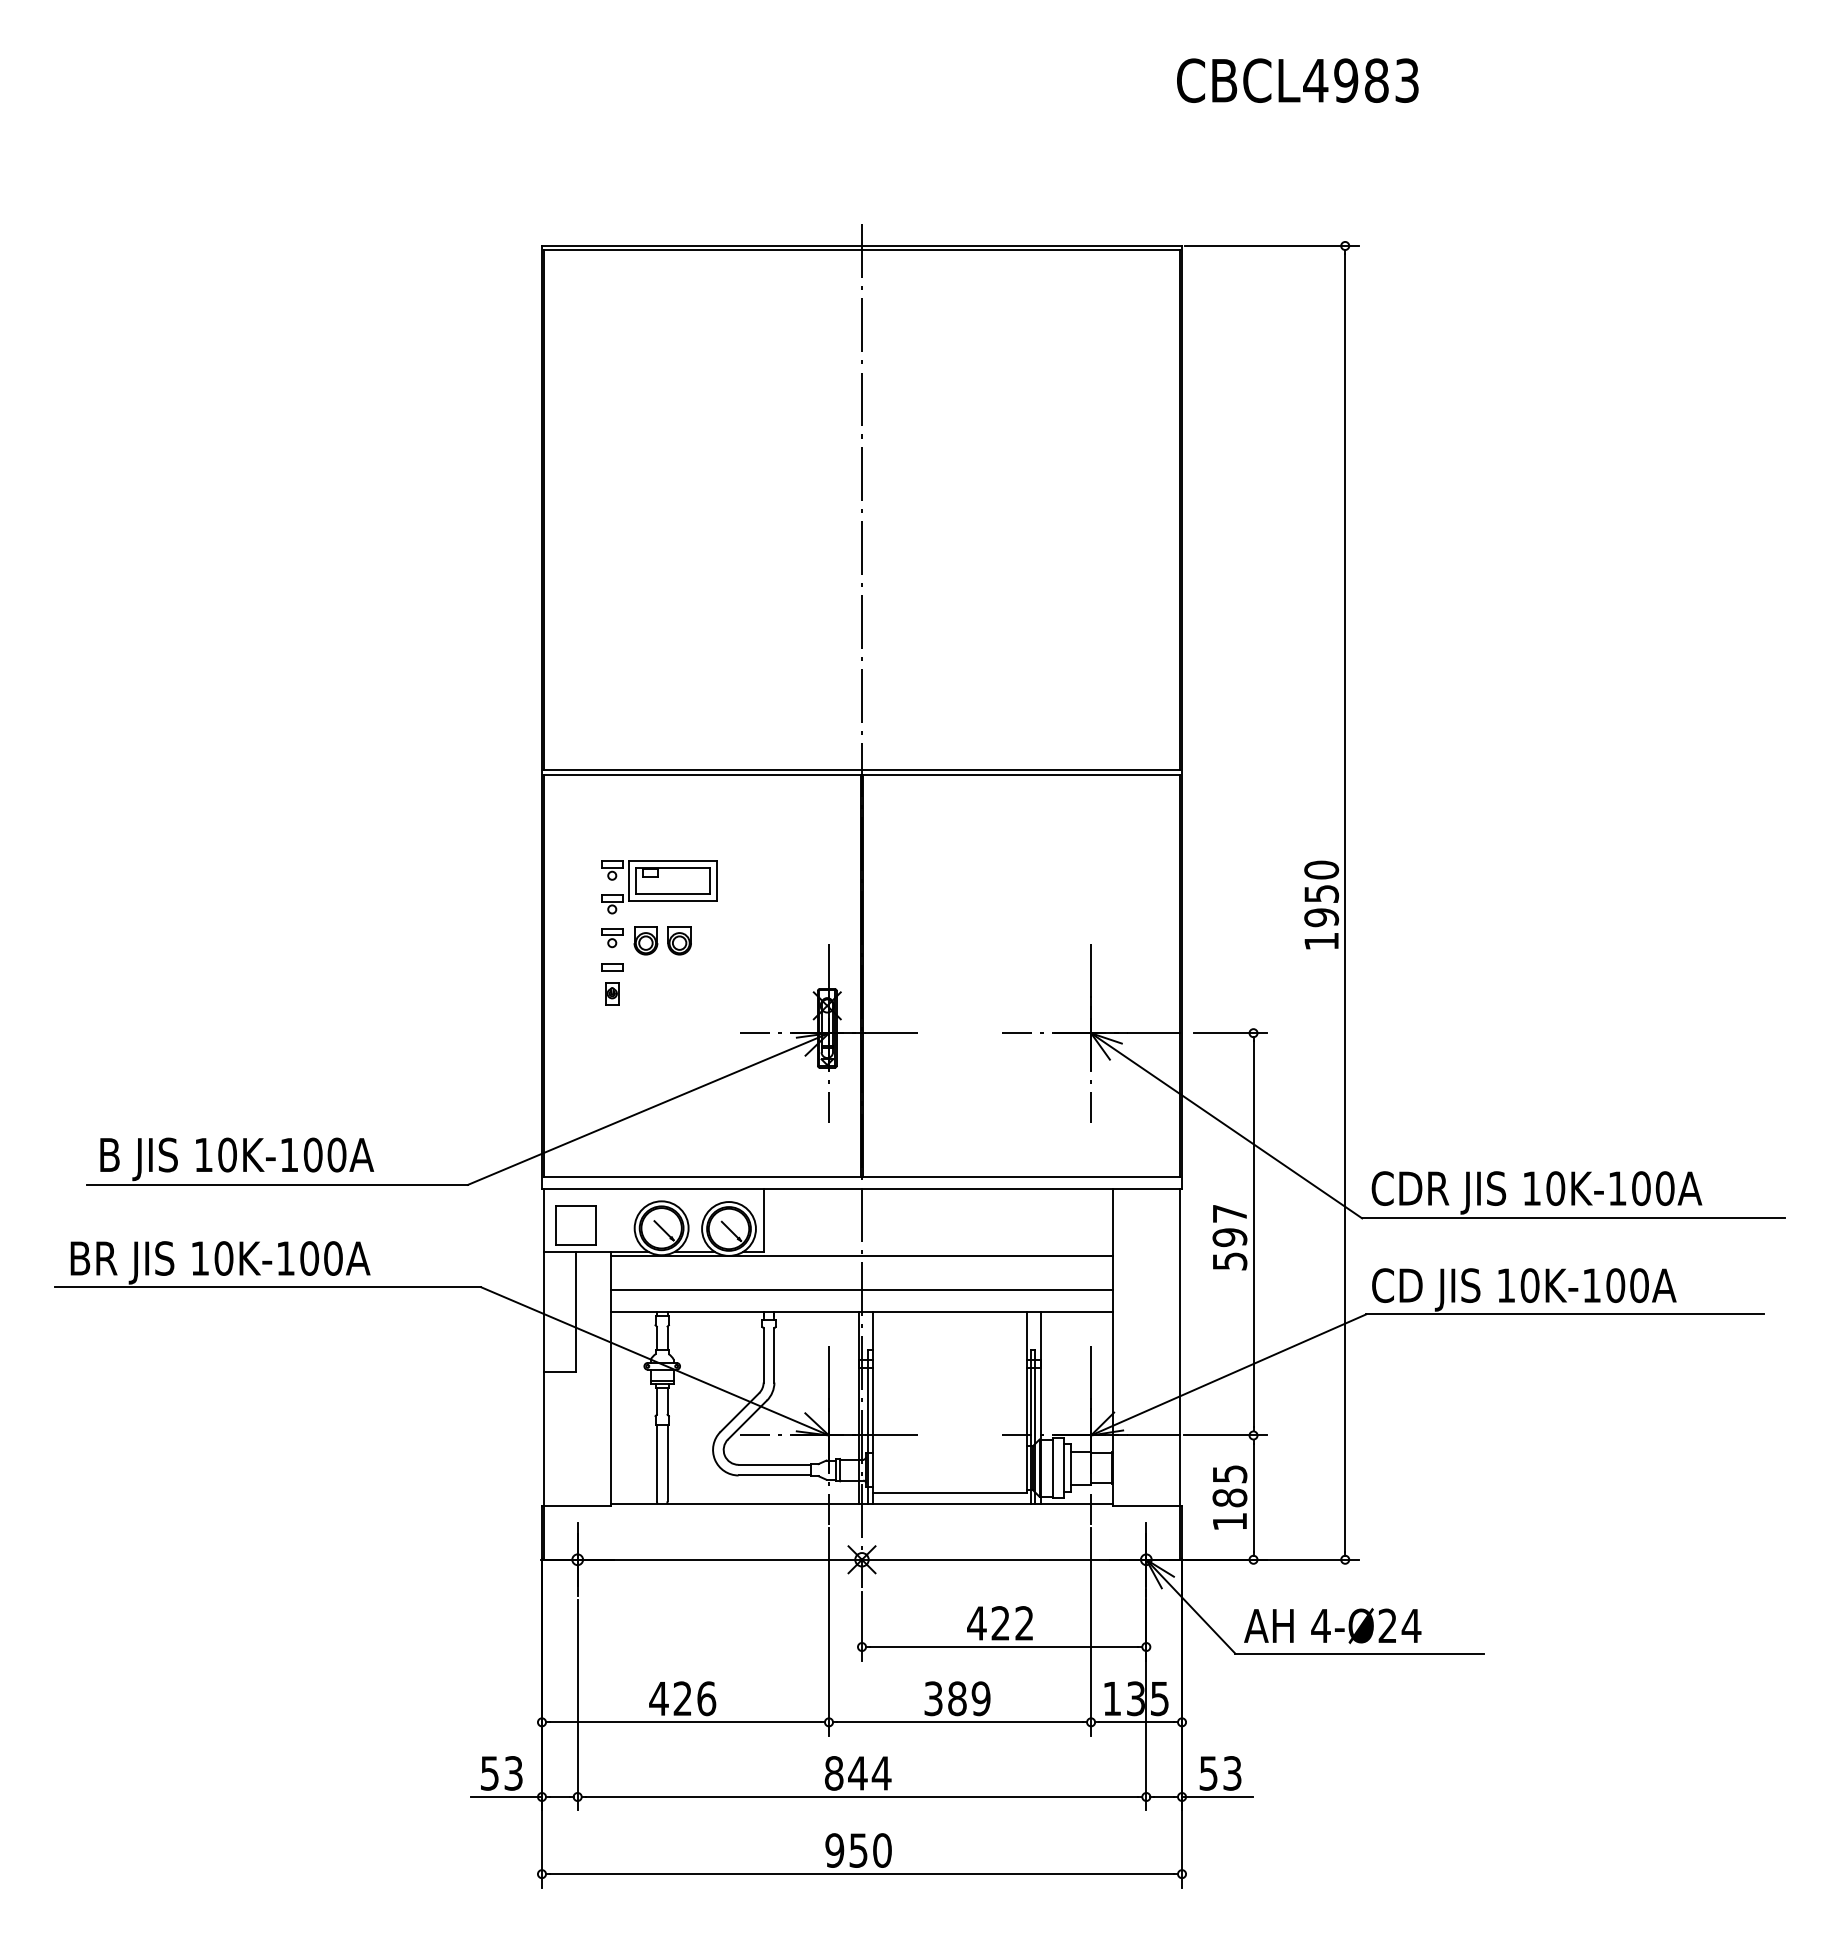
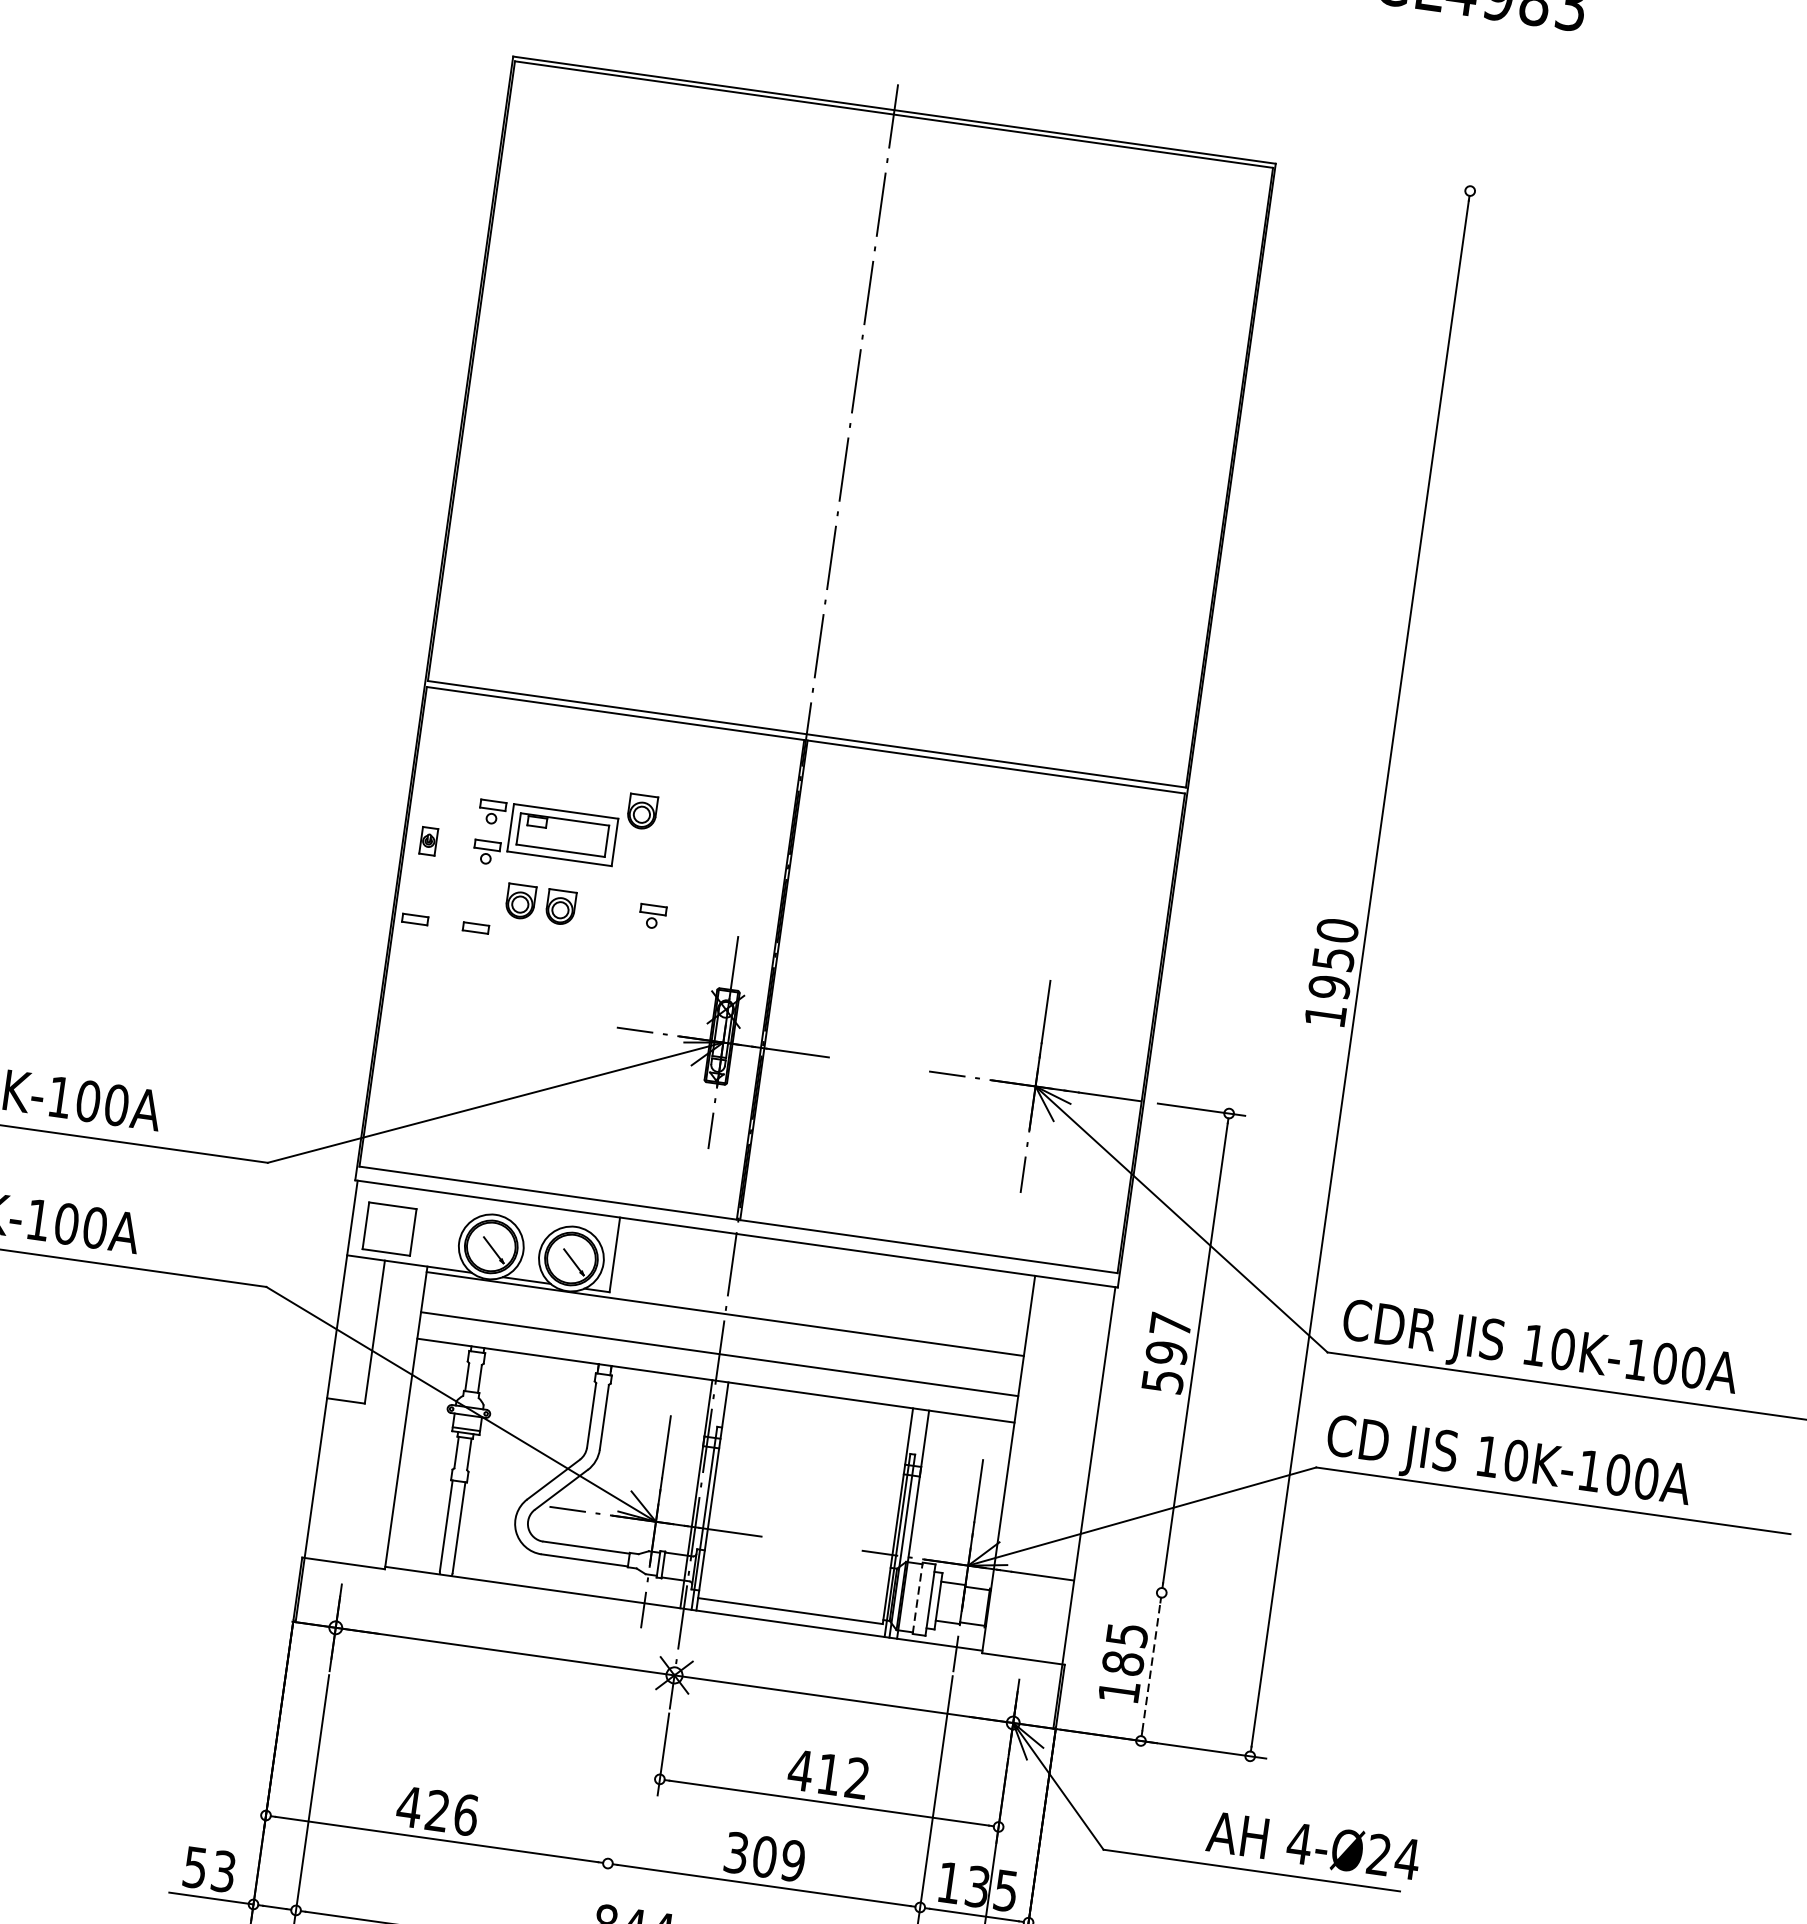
line: (1271, 245) -> (1382, 178), removed
part: (735, 852) -> (642, 811), added
part: (612, 938) -> (652, 917), moved
part: (561, 967) -> (415, 919), added
part: (612, 993) -> (429, 841), moved
line: (1225, 1435) -> (1128, 1588), removed
line: (1053, 1468) -> (917, 1598), solid -> dashed
line: (1253, 1497) -> (1151, 1666), solid -> dashed
text: (1000, 1623) -> (828, 1774), 422 -> 412
text: (1332, 1626) -> (1313, 1846), moved
line: (829, 1631) -> (623, 1755), removed
text: (957, 1698) -> (765, 1856), 389 -> 309

